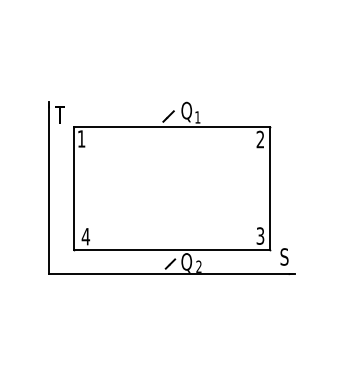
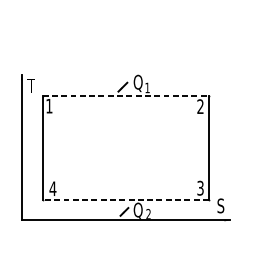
line: (172, 126) -> (126, 95), solid -> dashed
line: (171, 249) -> (125, 199), solid -> dashed

